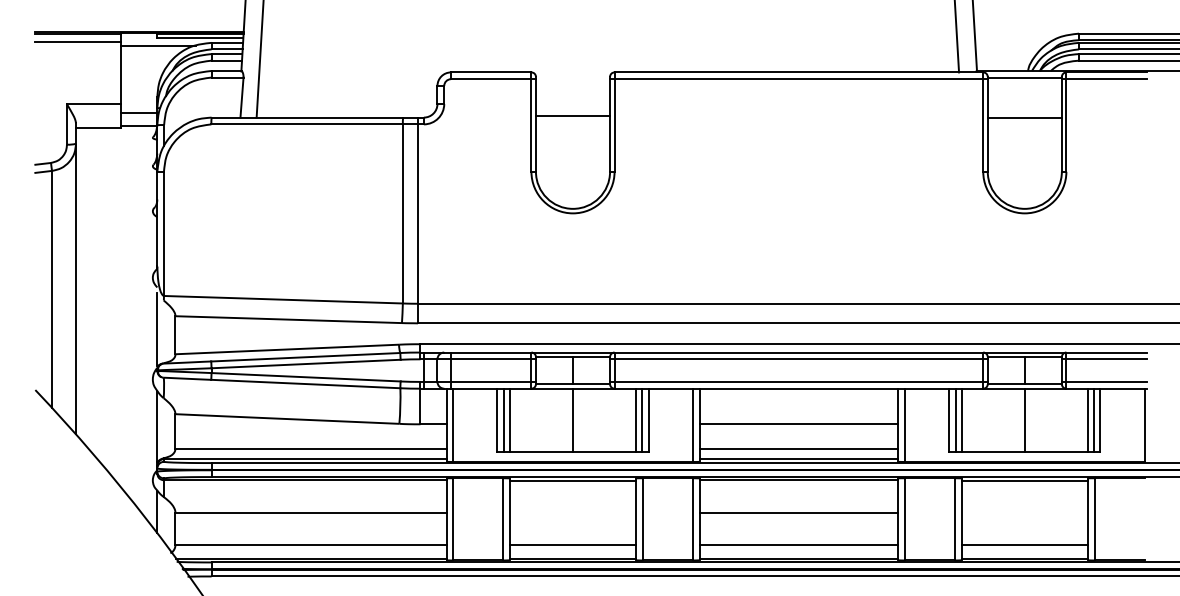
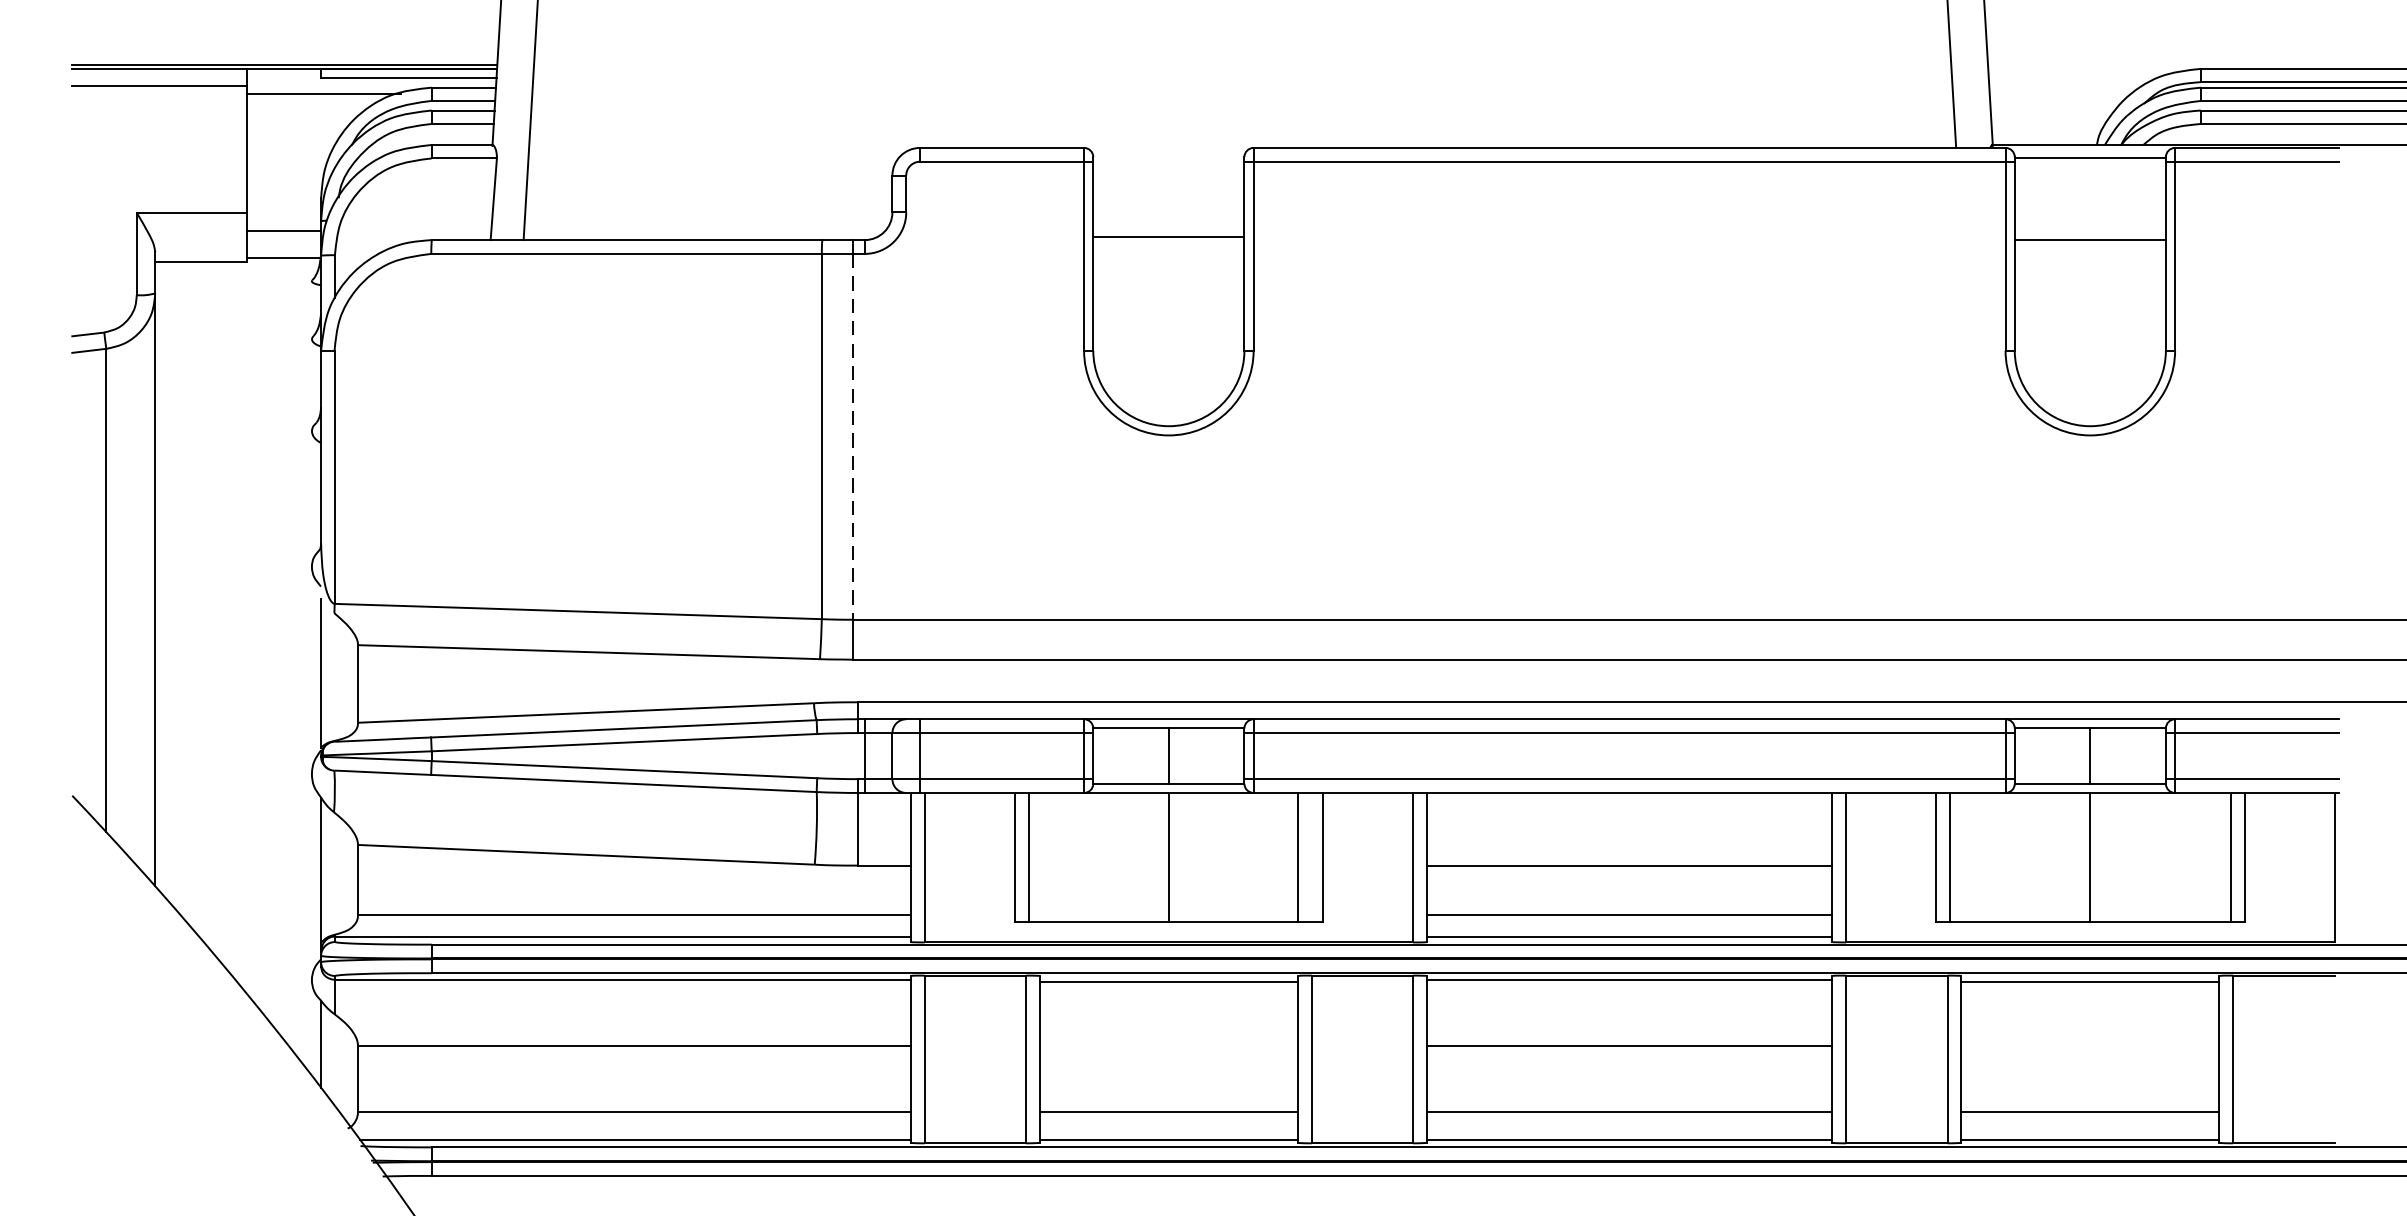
line: (417, 214) -> (851, 437), solid -> dashed
line: (509, 419) -> (1039, 855), removed
line: (641, 419) -> (1308, 855), removed
line: (961, 419) -> (1961, 855), removed
line: (1088, 419) -> (2220, 855), removed

